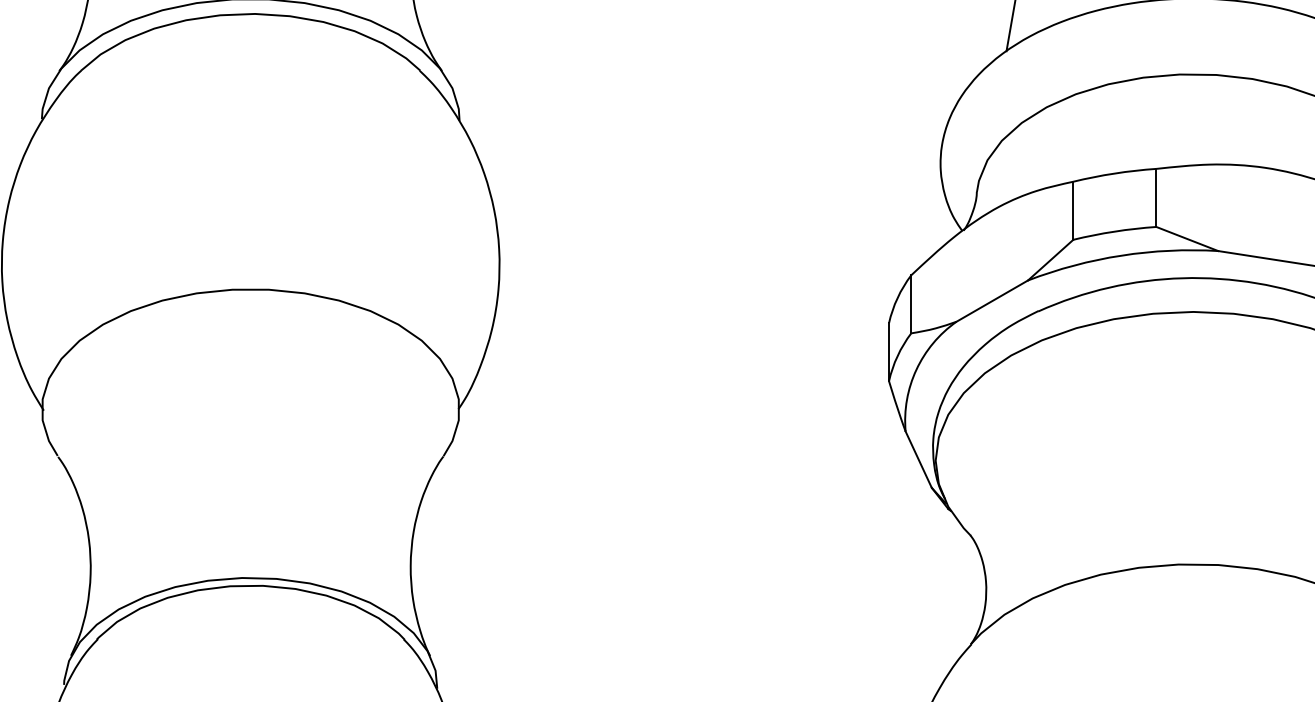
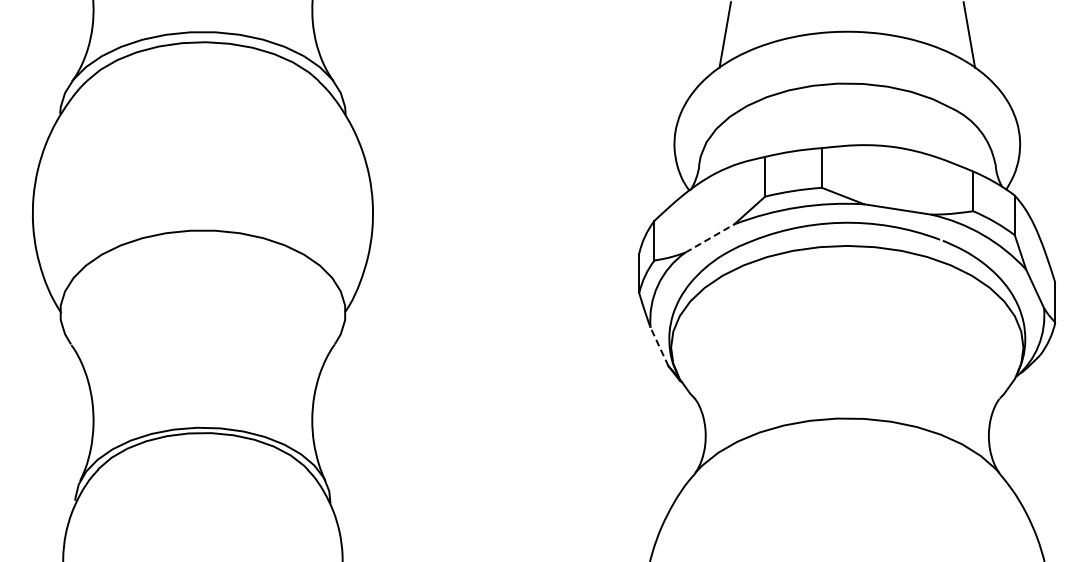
line: (993, 301) -> (710, 238), solid -> dashed
line: (918, 459) -> (659, 346), solid -> dashed

